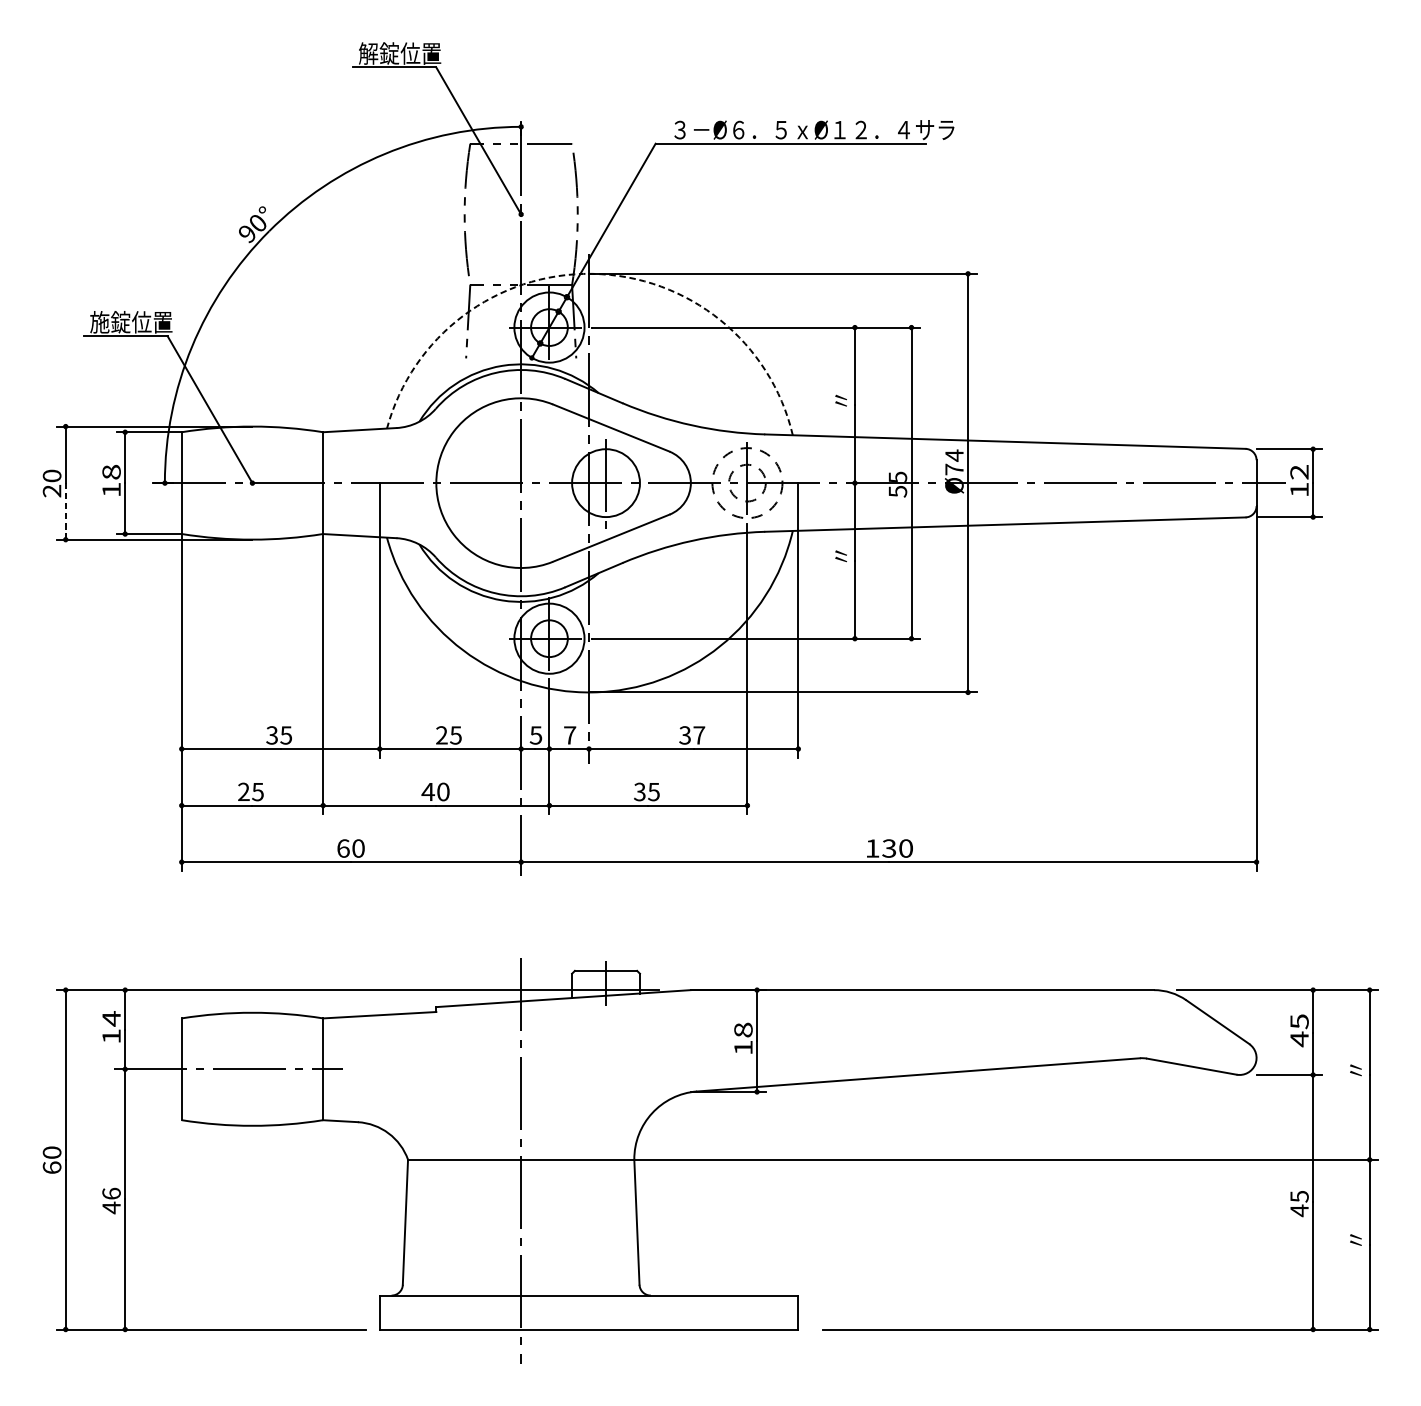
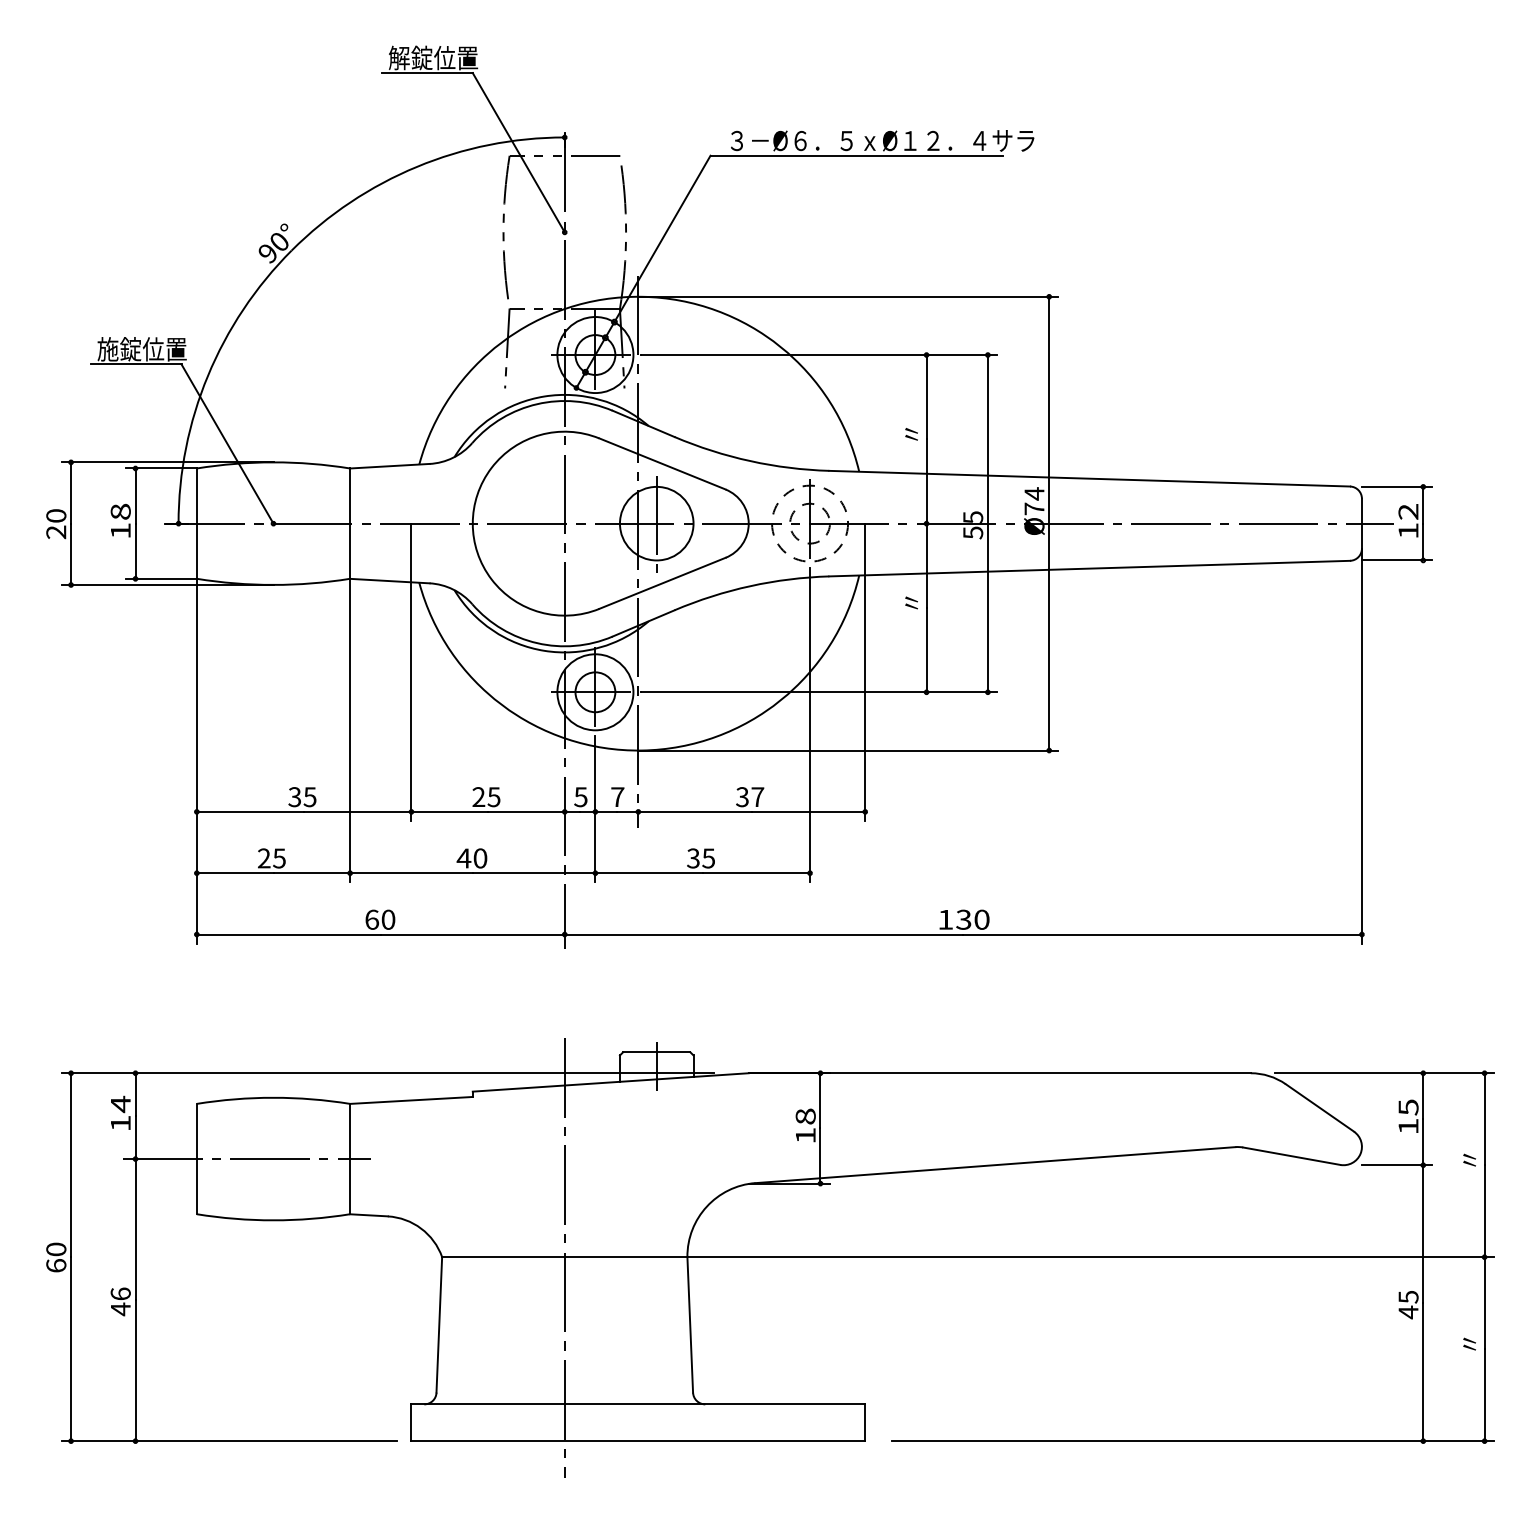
arc: (592, 273) -> (642, 296), dashed -> solid
line: (66, 511) -> (71, 554), dashed -> solid
text: (1299, 1039) -> (1408, 1126), 45 -> 15

